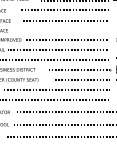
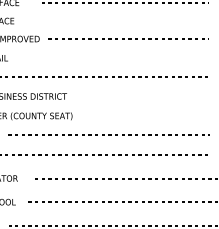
line: (58, 49) -> (111, 57), removed
line: (78, 69) -> (149, 95), removed
line: (81, 79) -> (155, 115), removed

